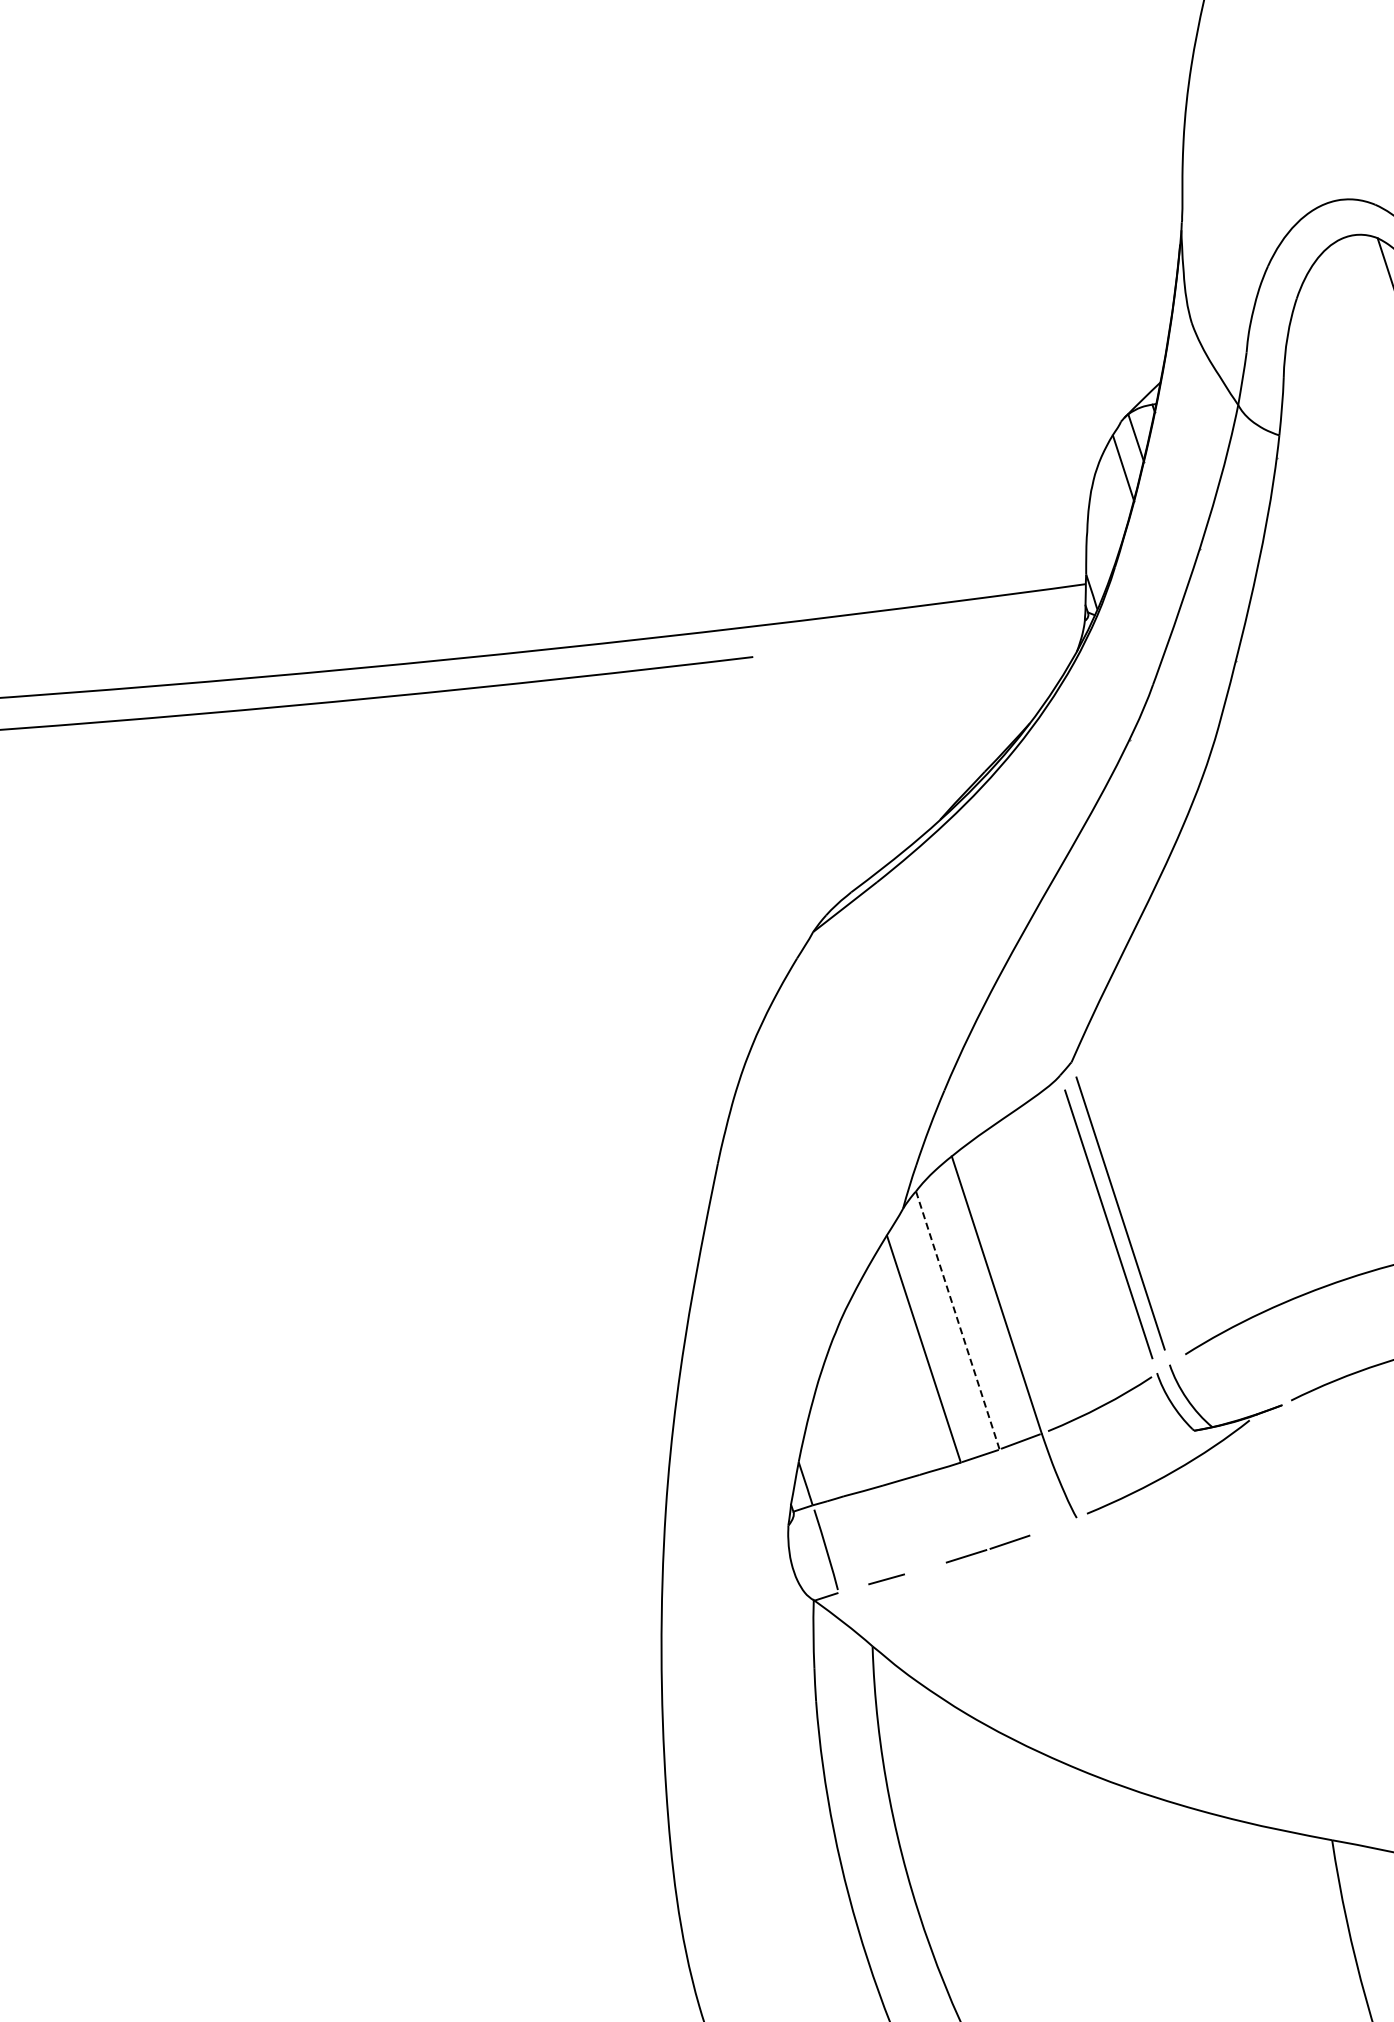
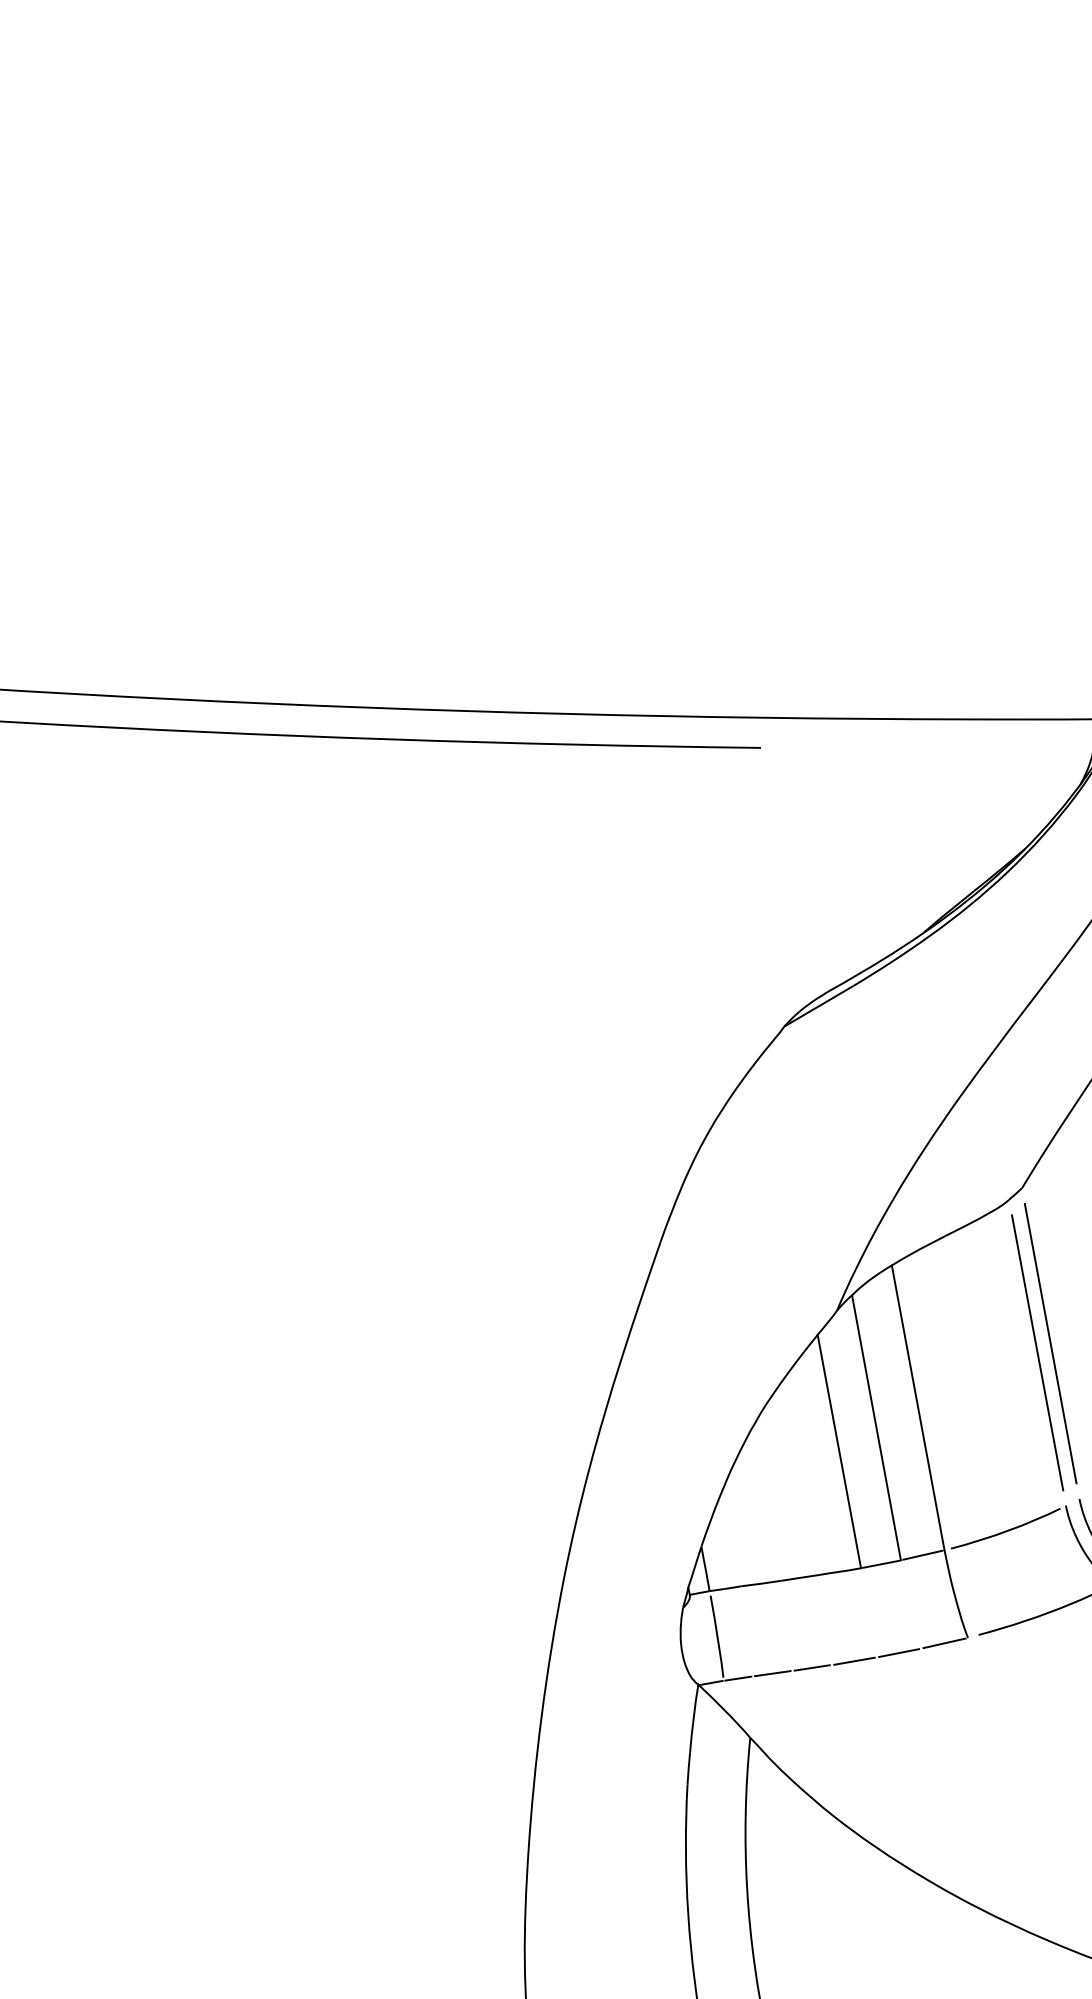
line: (957, 1320) -> (876, 1427), dashed -> solid
line: (1053, 1526) -> (944, 1643), added
line: (925, 1568) -> (812, 1667), added
line: (852, 1588) -> (738, 1678), added

